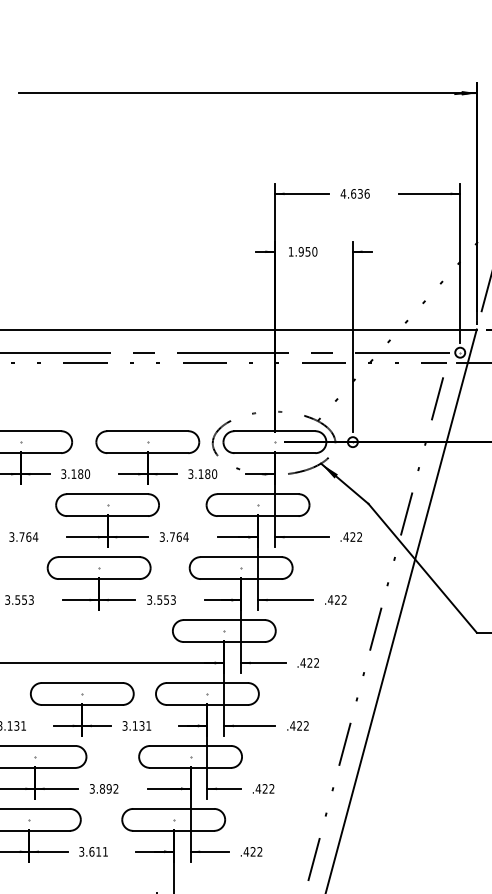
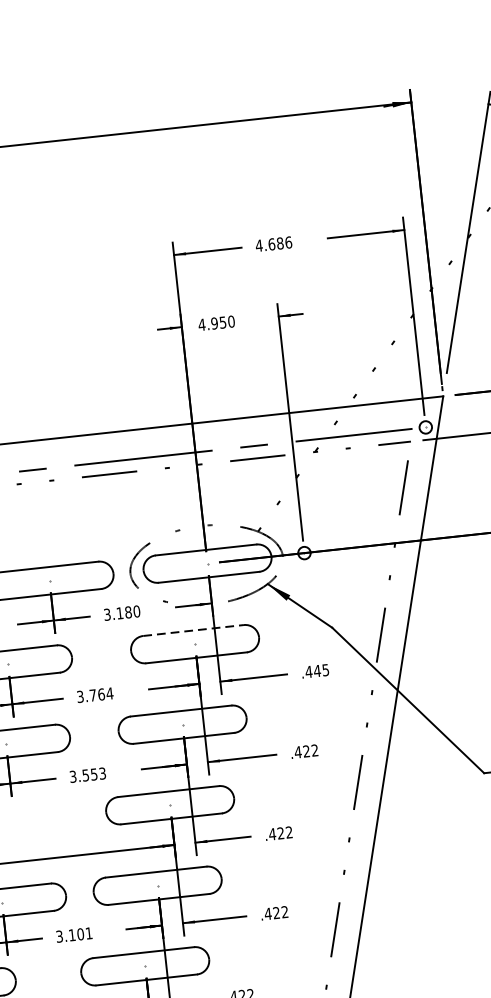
text: (359, 193) -> (279, 243), 4.636 -> 4.686
text: (290, 251) -> (201, 324), 1.950 -> 4.950
line: (258, 494) -> (194, 630), solid -> dashed
text: (356, 536) -> (321, 669), .422 -> .445
text: (141, 725) -> (79, 933), 3.131 -> 3.101

